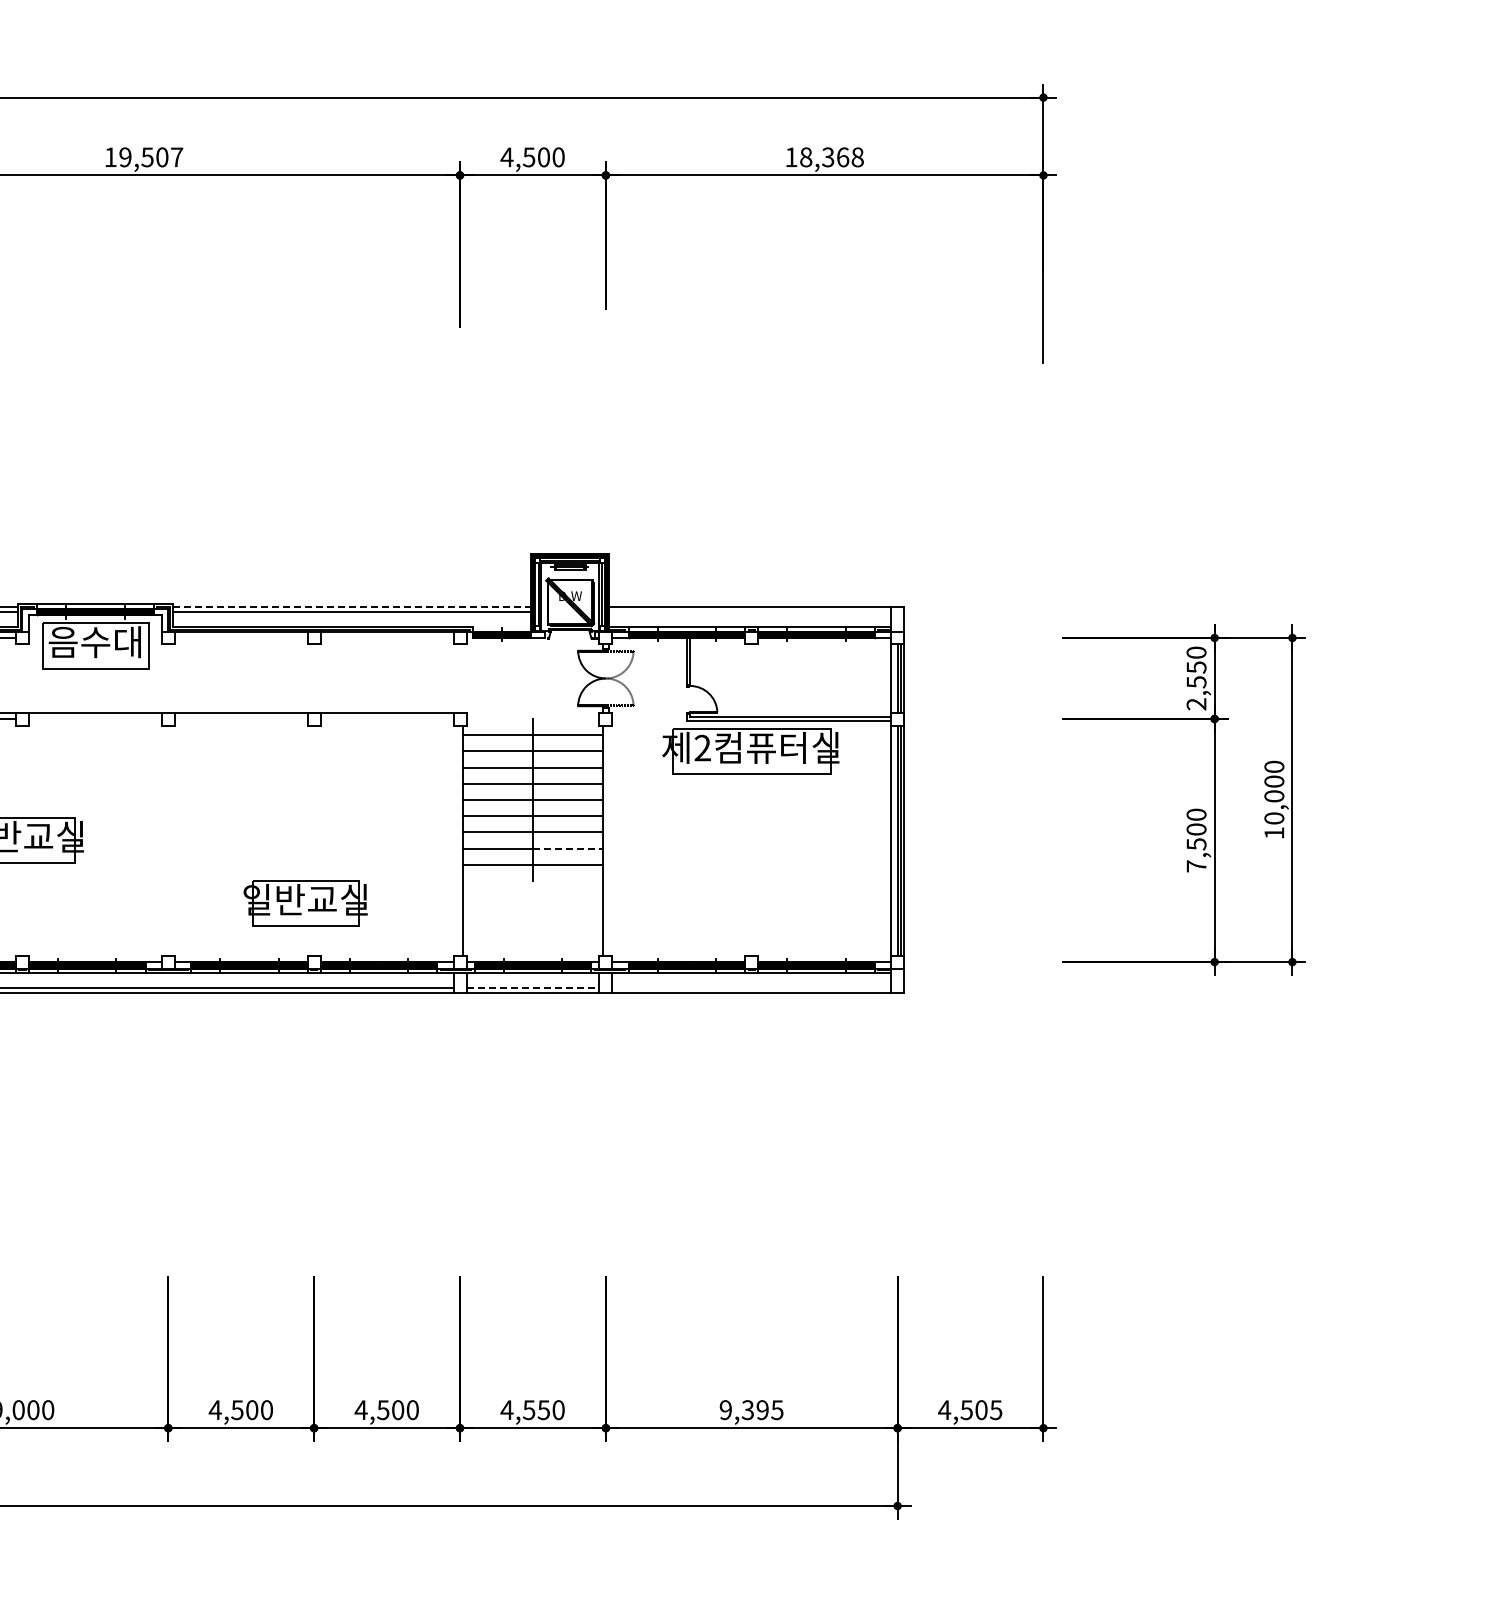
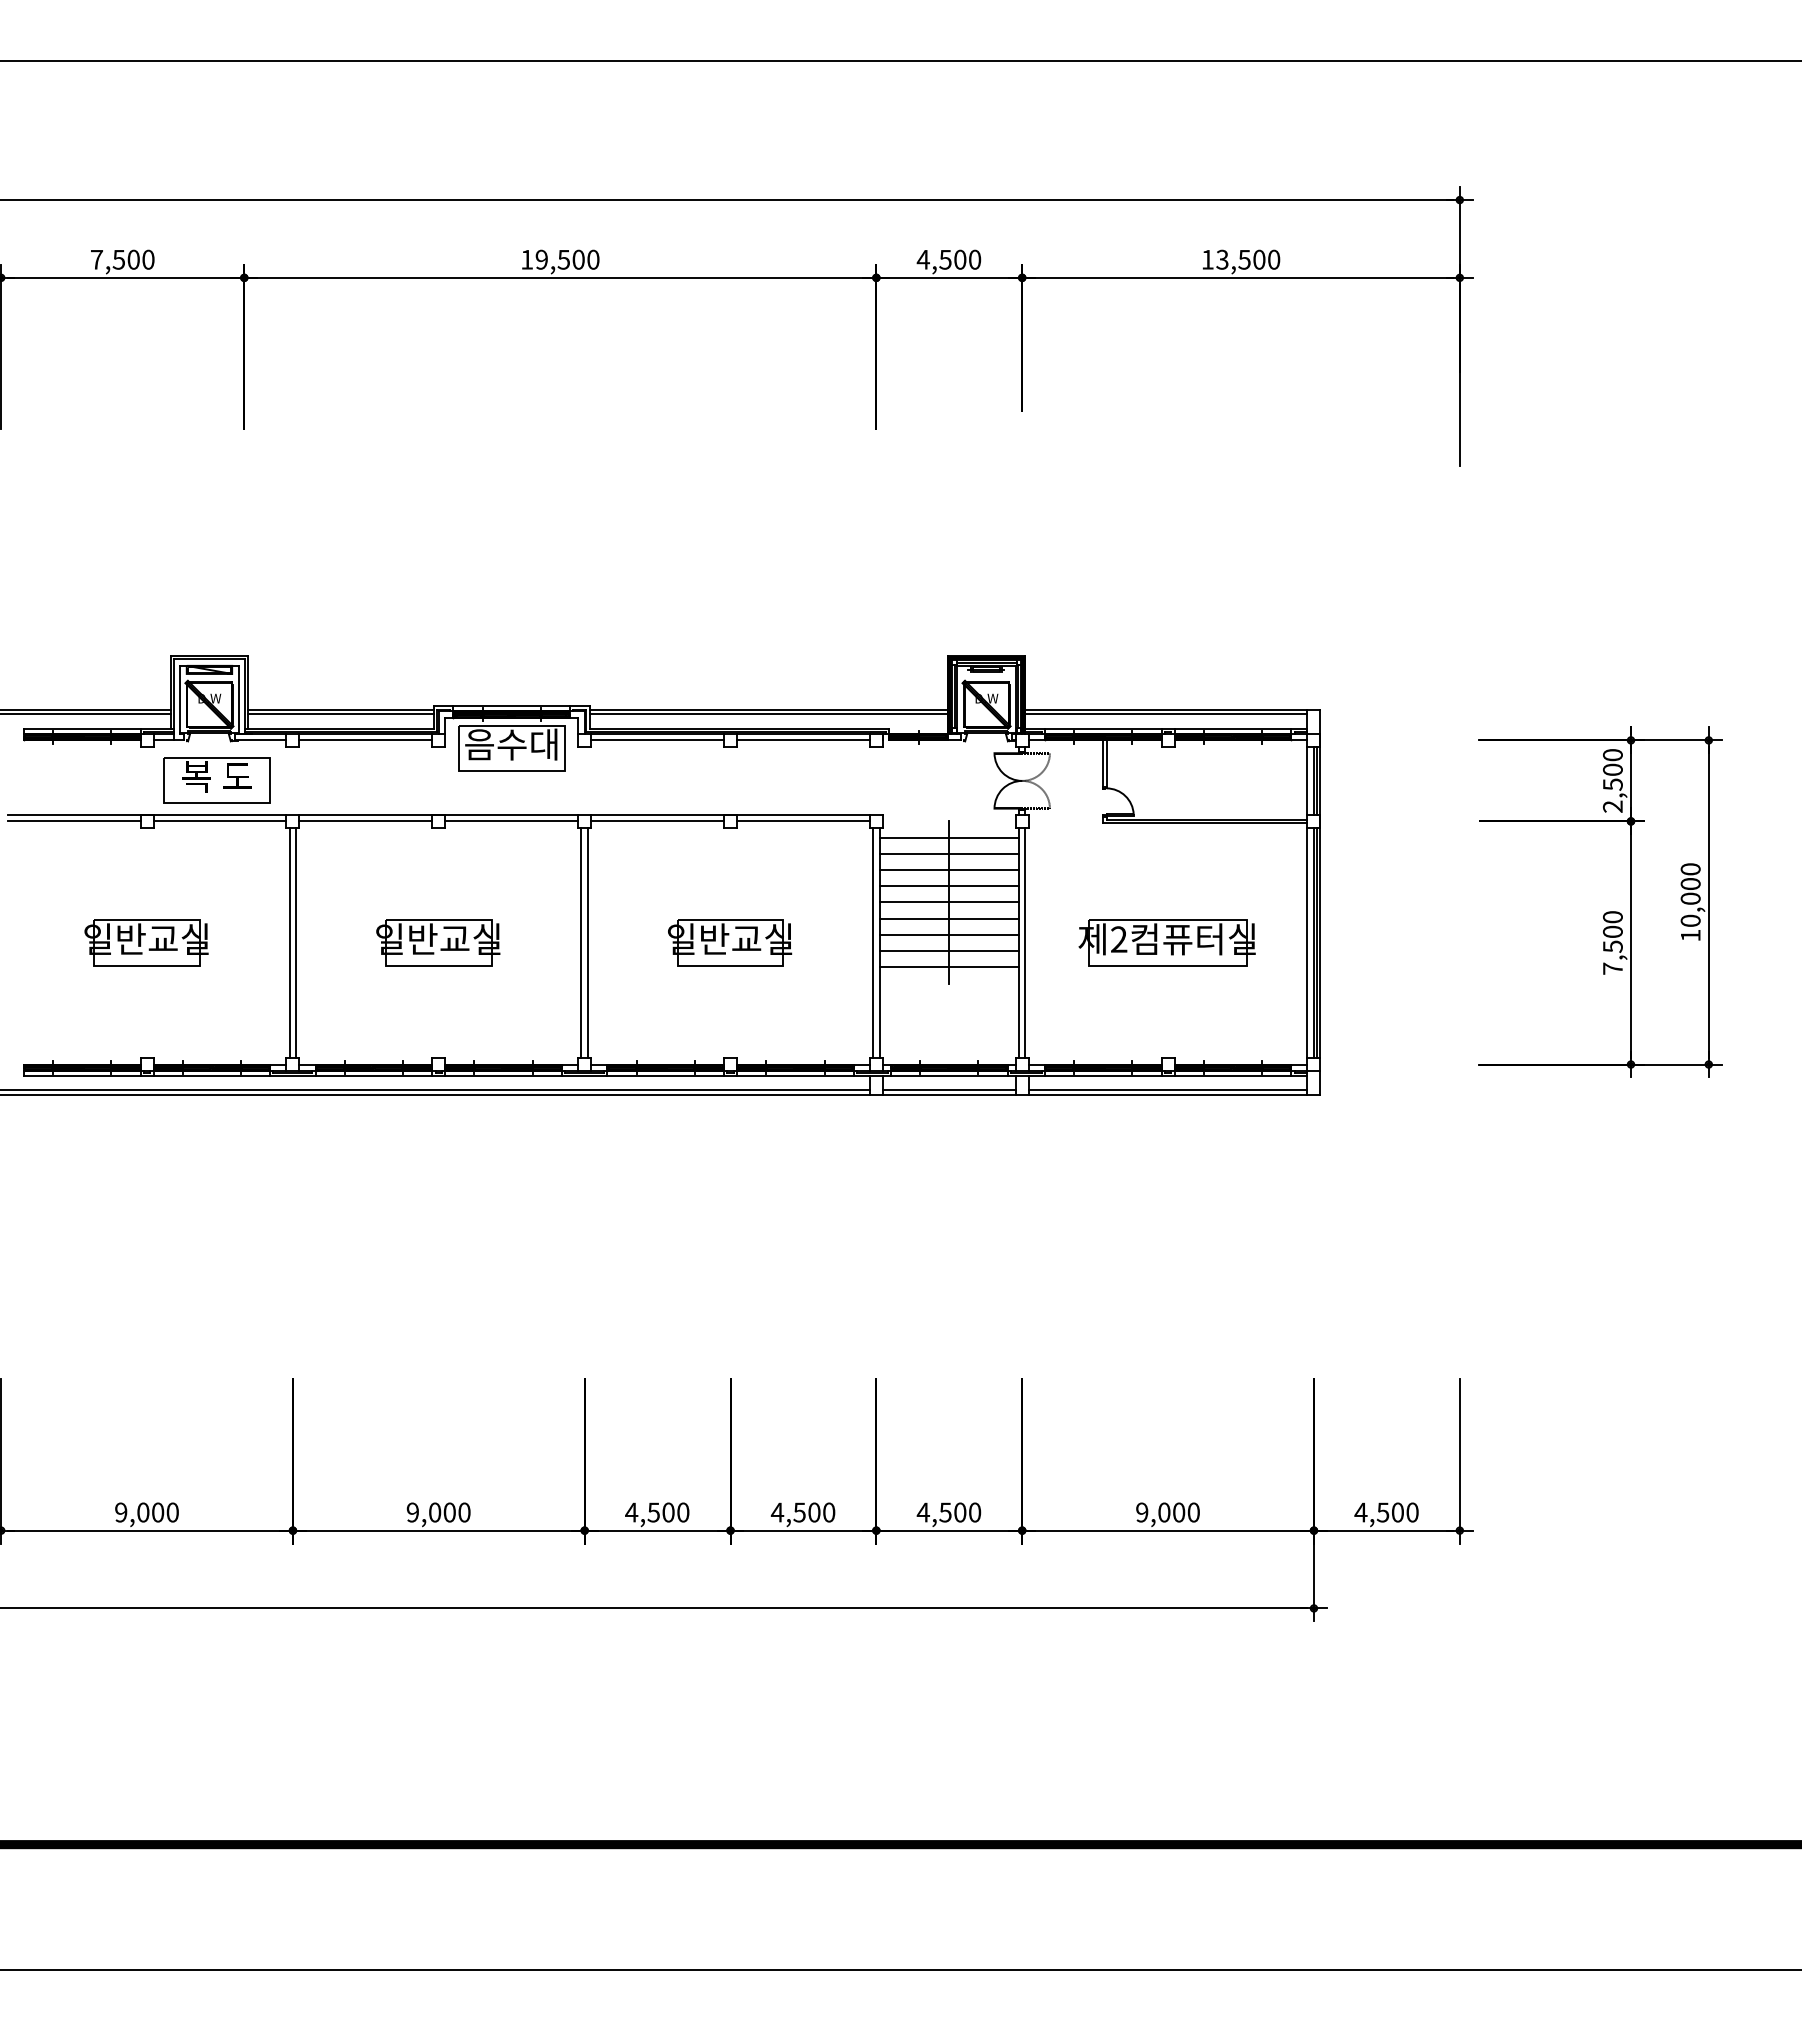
text: (177, 157) -> (593, 259), 19,507 -> 19,500
text: (832, 157) -> (1248, 259), 18,368 -> 13,500
line: (353, 607) -> (769, 709), dashed -> solid
line: (750, 612) -> (1166, 714), added
line: (241, 638) -> (657, 740), added
line: (386, 638) -> (802, 740), added
text: (1196, 667) -> (1612, 769), 2,550 -> 2,500
line: (95, 719) -> (511, 821), added
line: (241, 719) -> (657, 821), added
line: (386, 719) -> (802, 821), added
part: (750, 751) -> (1166, 942), moved
line: (165, 840) -> (581, 942), added
line: (171, 840) -> (587, 942), added
line: (457, 840) -> (873, 942), added
line: (609, 840) -> (1025, 942), added
line: (568, 849) -> (984, 951), dashed -> solid
part: (306, 903) -> (730, 942), moved
line: (533, 988) -> (949, 1090), dashed -> solid
line: (751, 988) -> (1167, 1090), added
text: (544, 1410) -> (960, 1512), 4,550 -> 4,500
text: (762, 1410) -> (1178, 1512), 9,395 -> 9,000
text: (996, 1410) -> (1412, 1512), 4,505 -> 4,500

